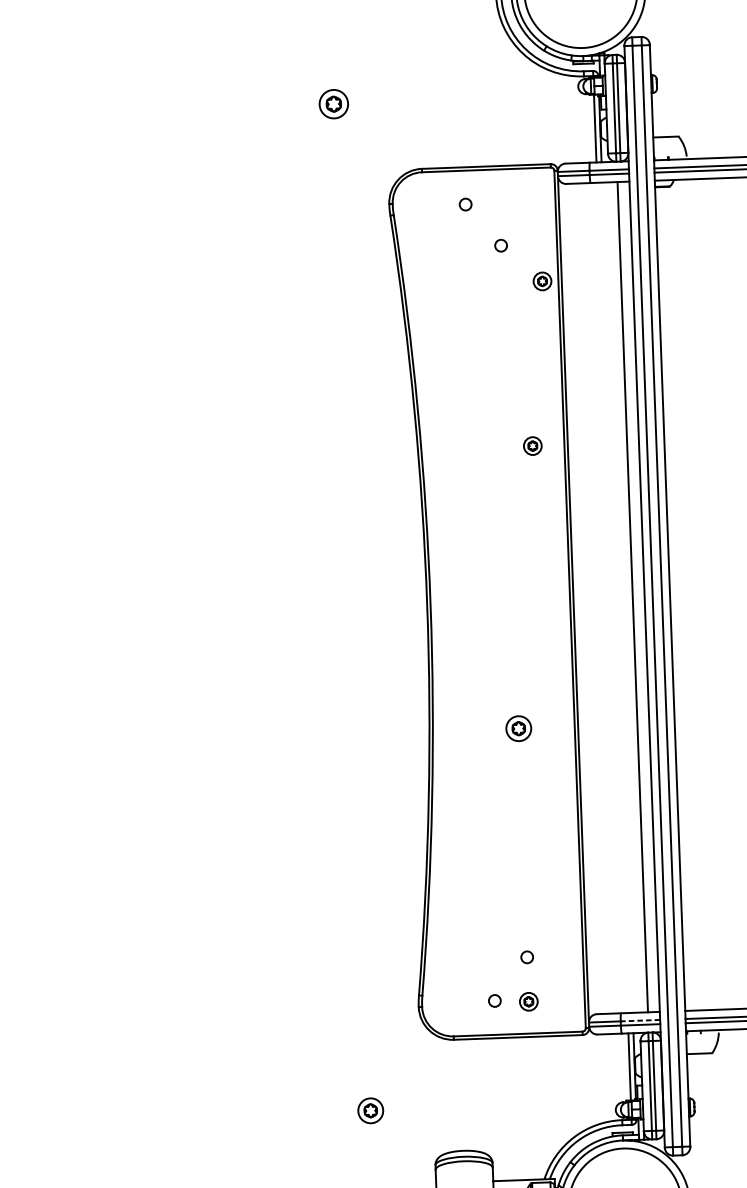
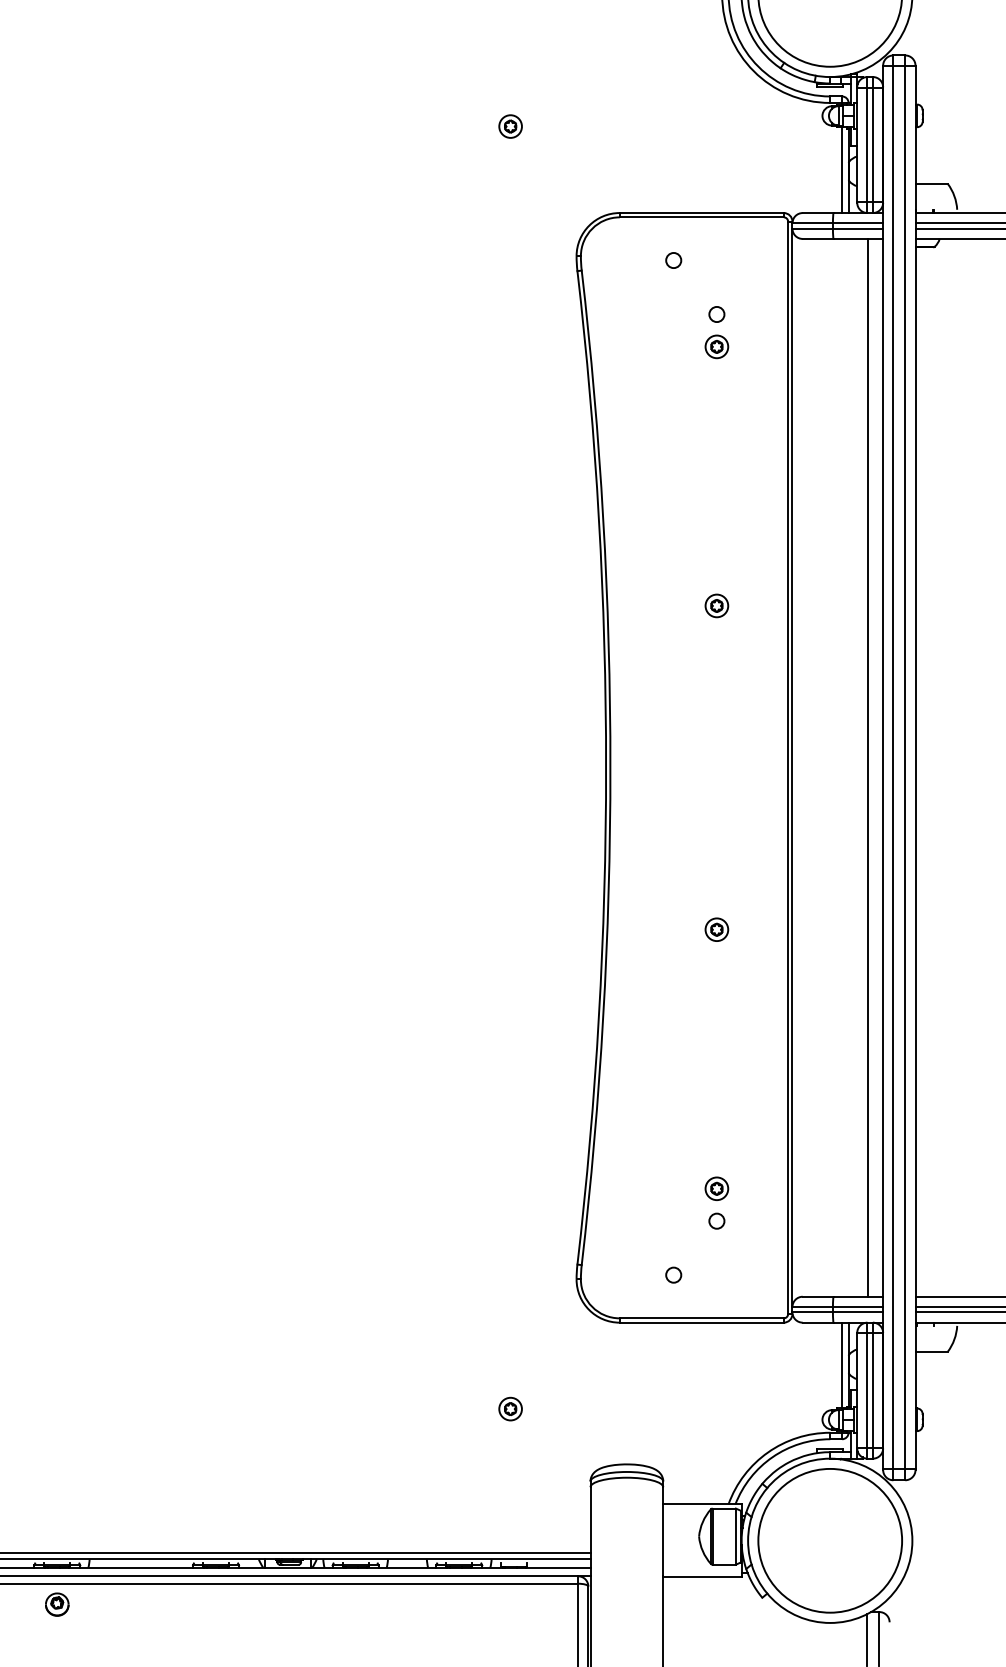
part: (333, 104) -> (510, 126), size x0.62
part: (542, 281) -> (716, 346), moved
part: (532, 445) -> (716, 605), moved
part: (518, 728) -> (716, 929), size x0.71
part: (528, 1001) -> (716, 1188), moved
line: (640, 1021) -> (857, 1307), dashed -> solid
part: (370, 1110) -> (510, 1408), size x0.71

